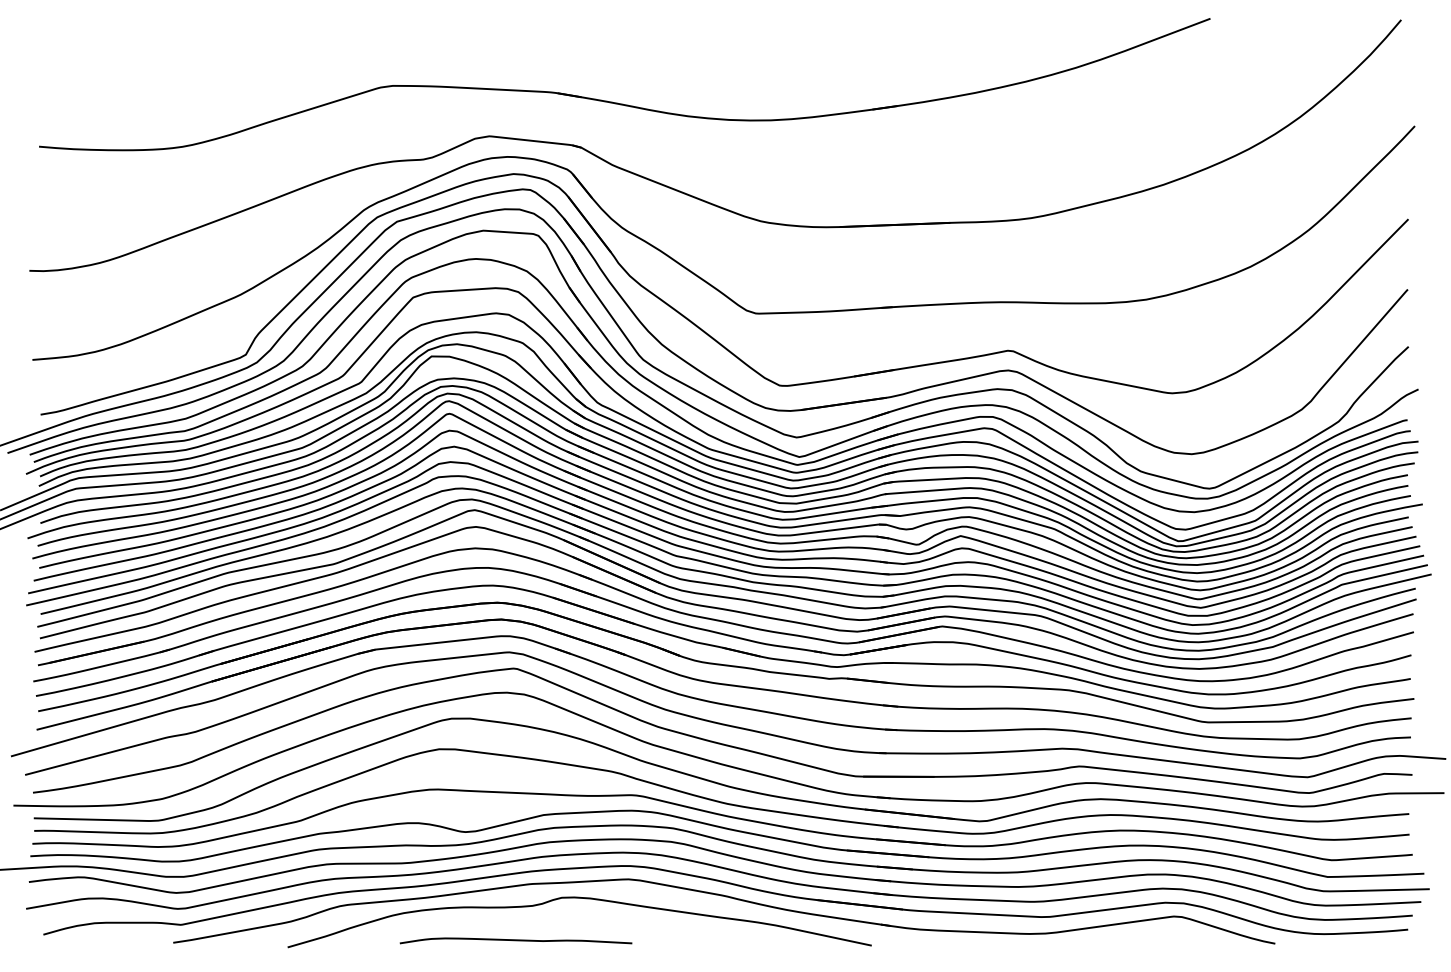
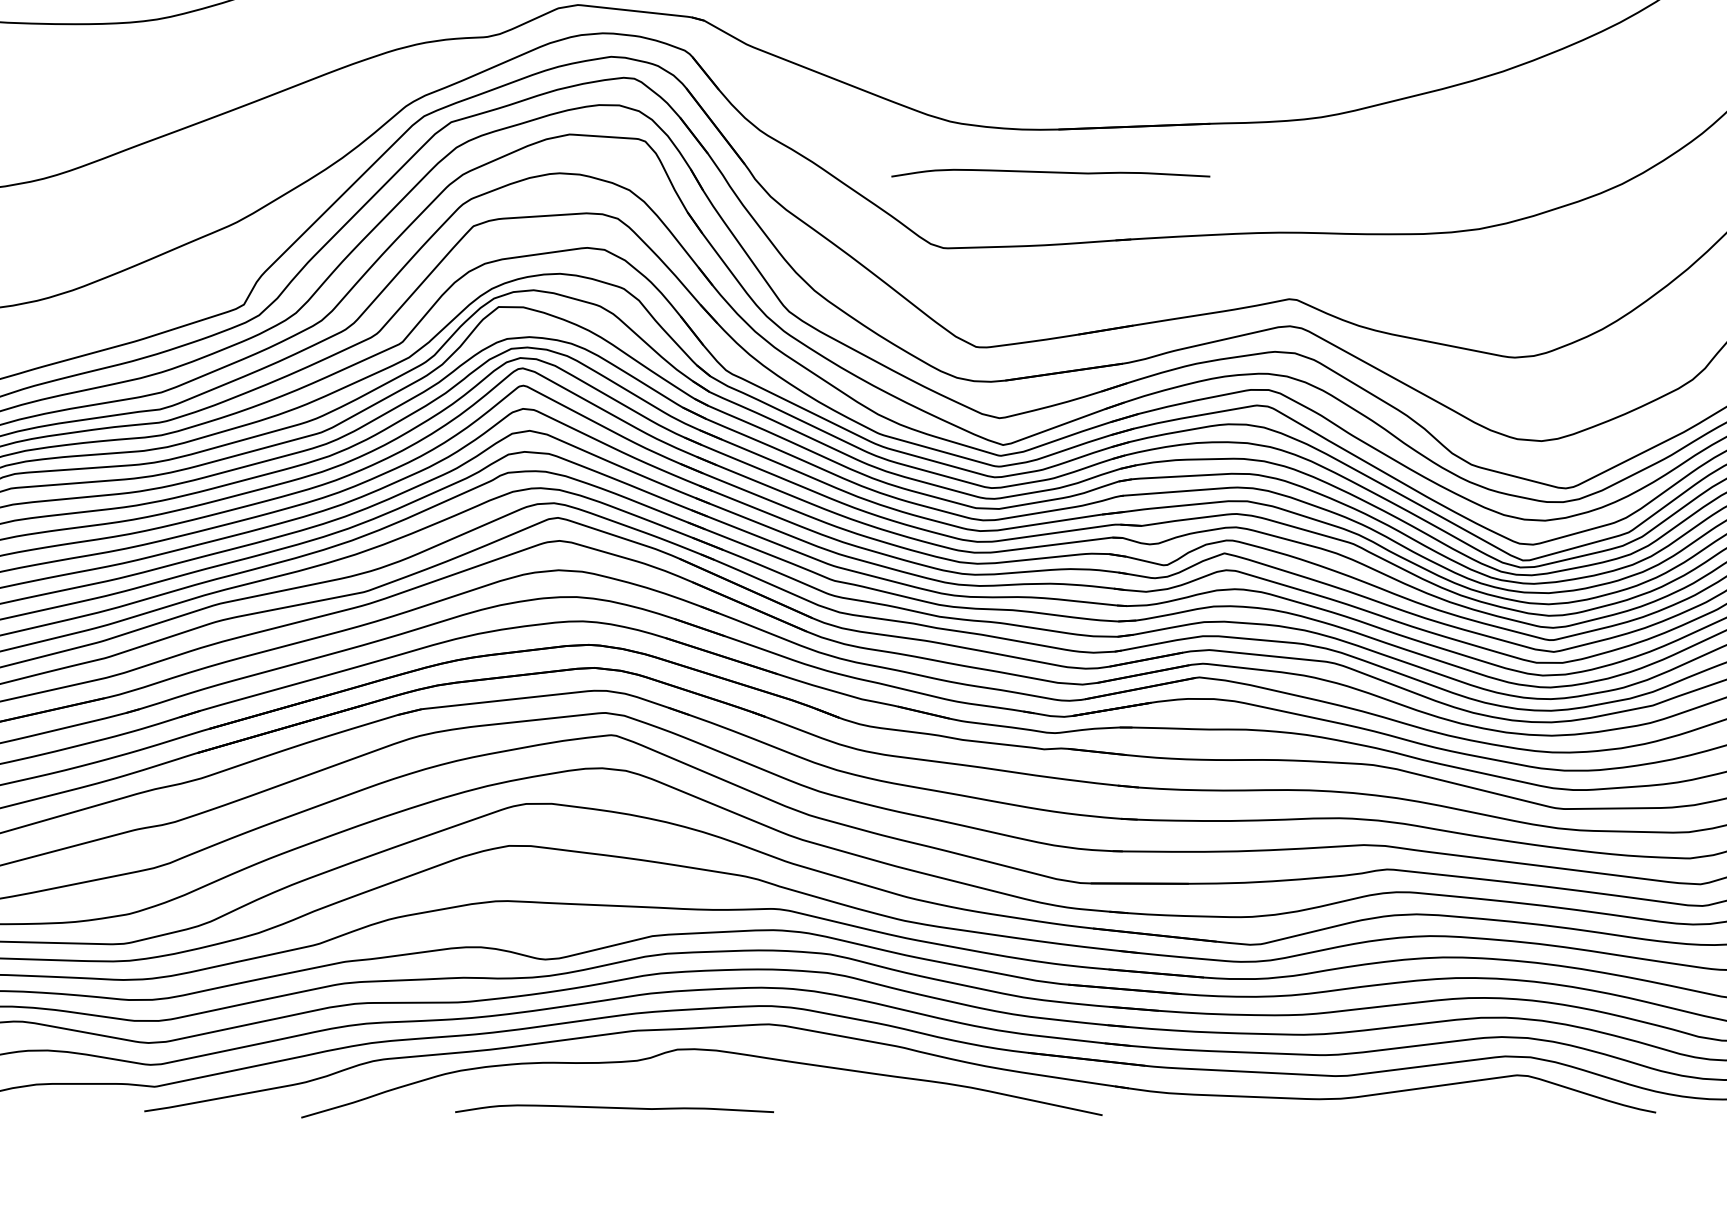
curve: (833, 258) -> (1050, 172), added

